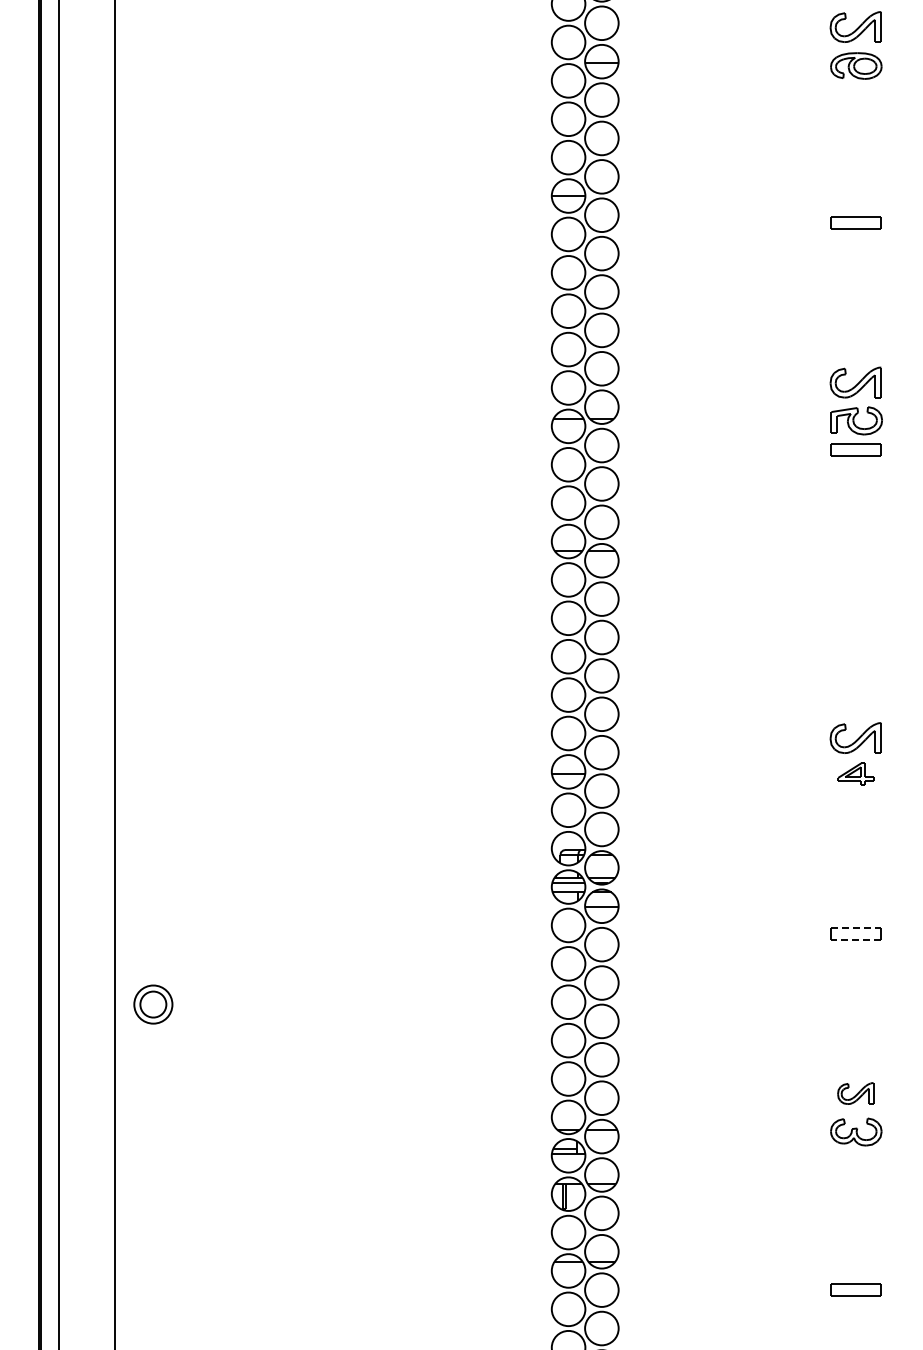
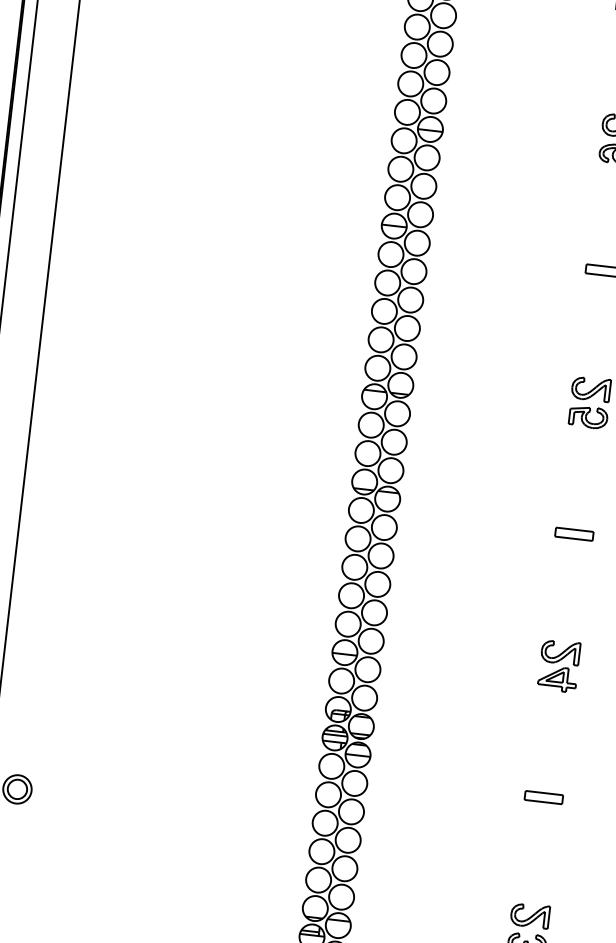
part: (855, 449) -> (574, 534), moved
part: (855, 774) -> (557, 679), size x1.43
line: (856, 928) -> (544, 793), dashed -> solid
line: (855, 940) -> (542, 802), dashed -> solid
part: (855, 1093) -> (529, 915), size x1.43

